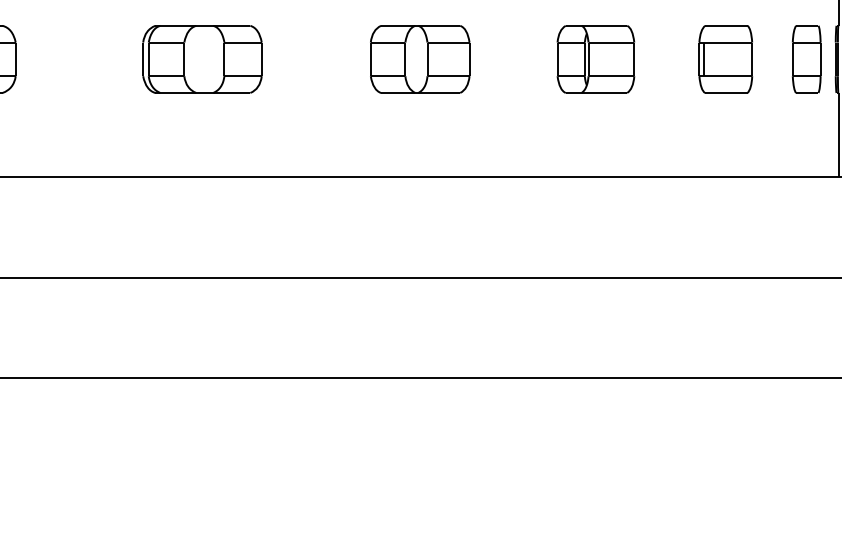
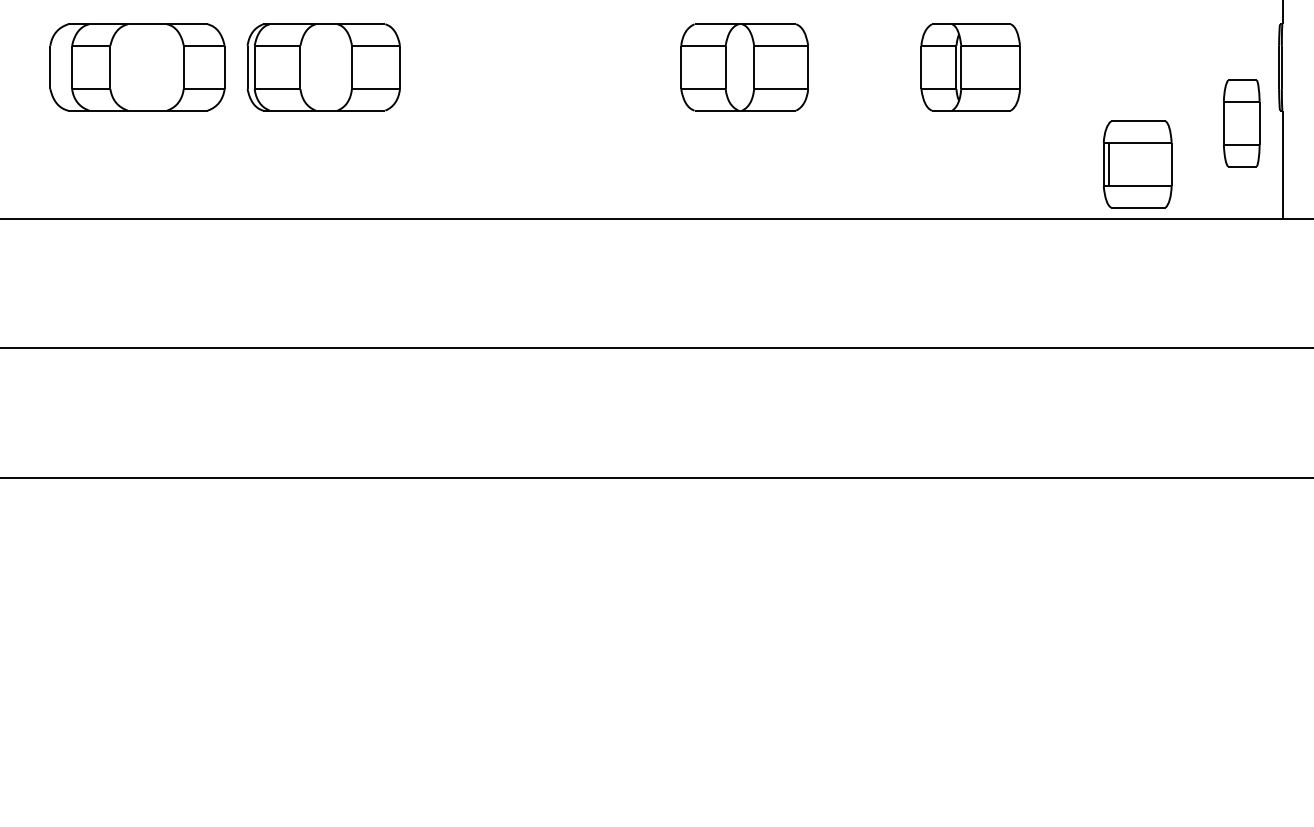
part: (202, 59) -> (323, 67), moved
part: (725, 59) -> (1137, 164), moved
part: (806, 59) -> (1241, 123), moved

